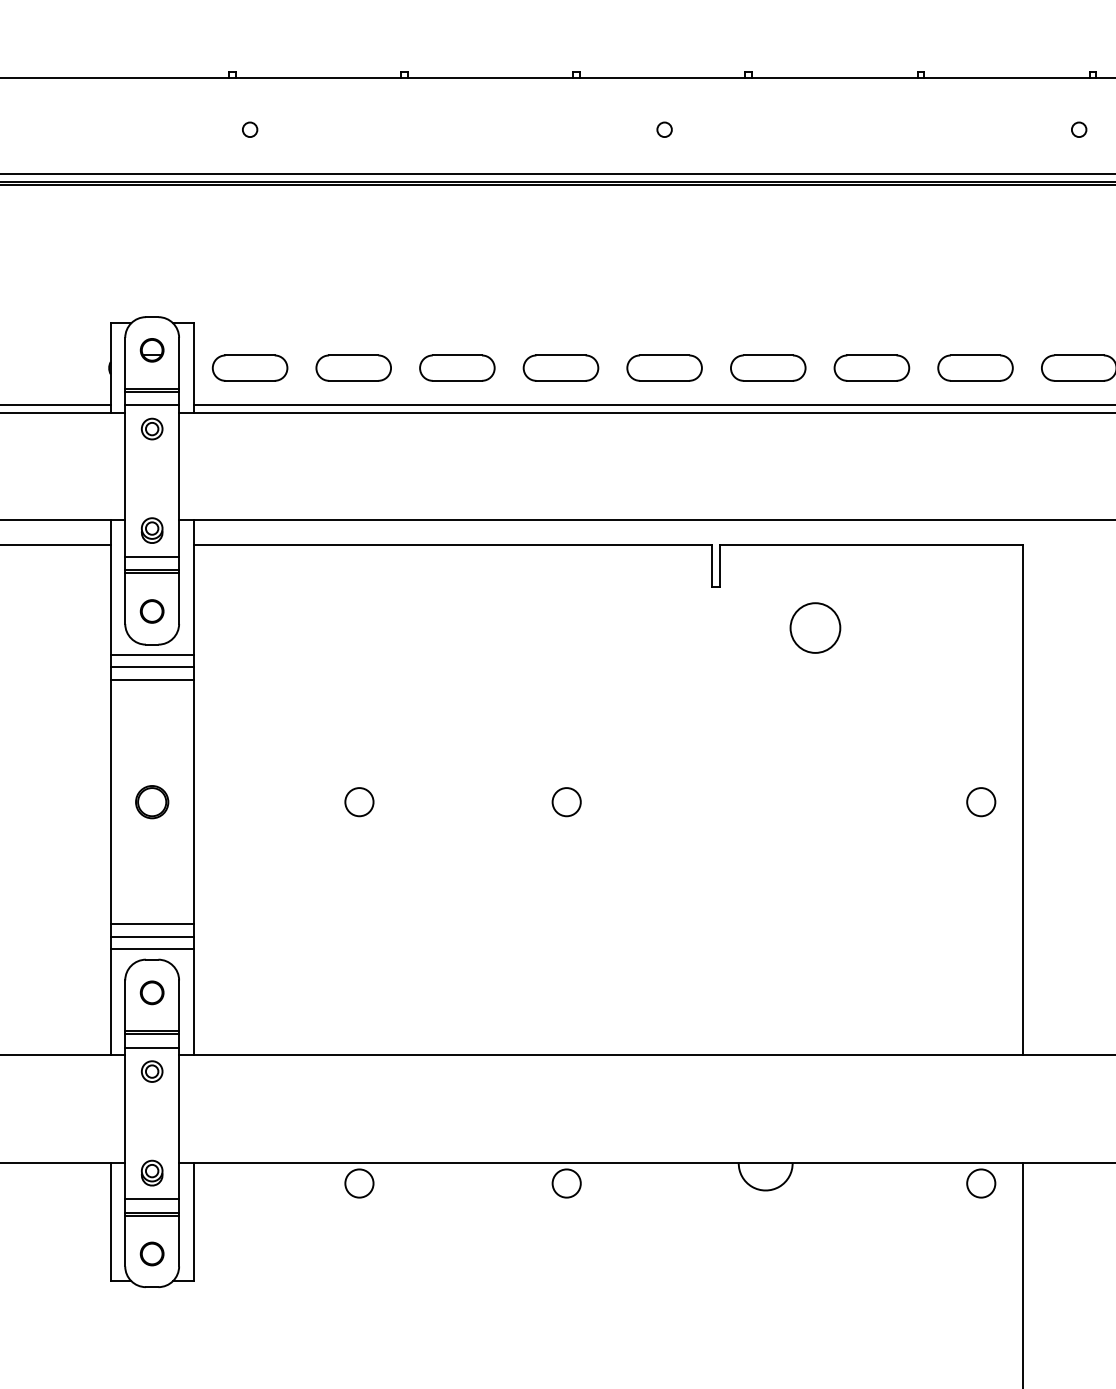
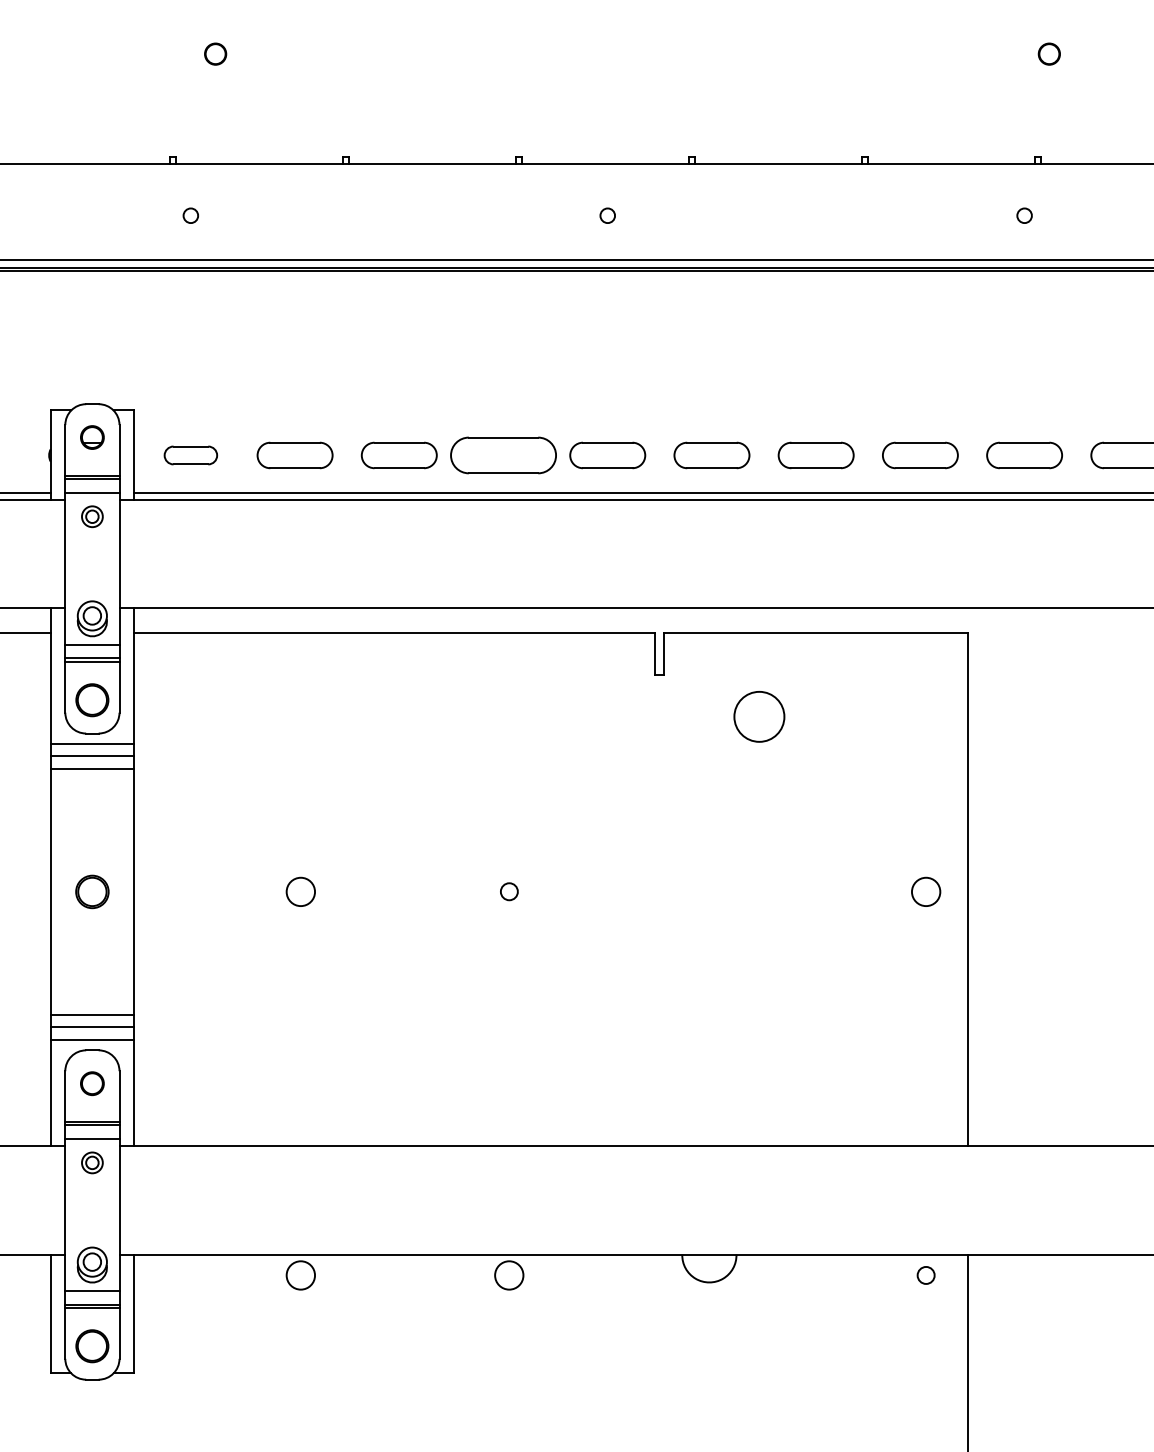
part: (249, 368) -> (190, 455), size x0.7
part: (560, 368) -> (503, 455), size x1.4
part: (152, 530) -> (92, 618), size x1.4
part: (152, 610) -> (92, 699), size x1.4
circle: (566, 801) -> (509, 891), size x0.6
part: (152, 1172) -> (92, 1264), size x1.4
circle: (980, 1183) -> (925, 1275), size x0.6
circle: (152, 1254) -> (92, 1346), size x1.4

